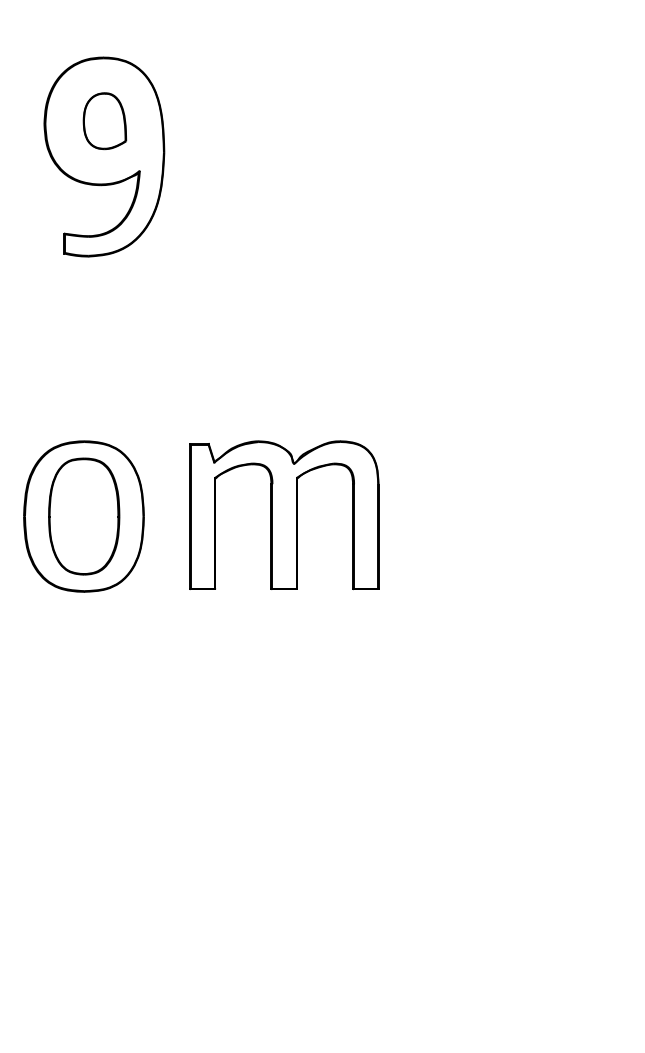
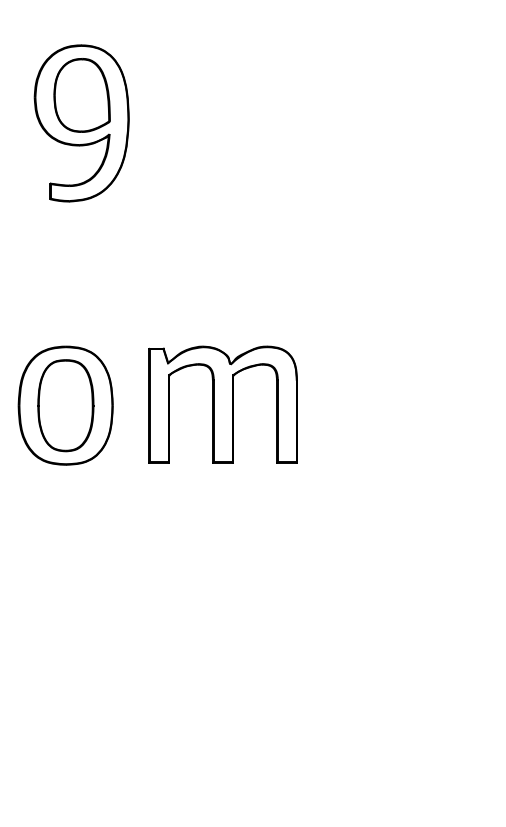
part: (104, 120) -> (81, 94), size x1.67

